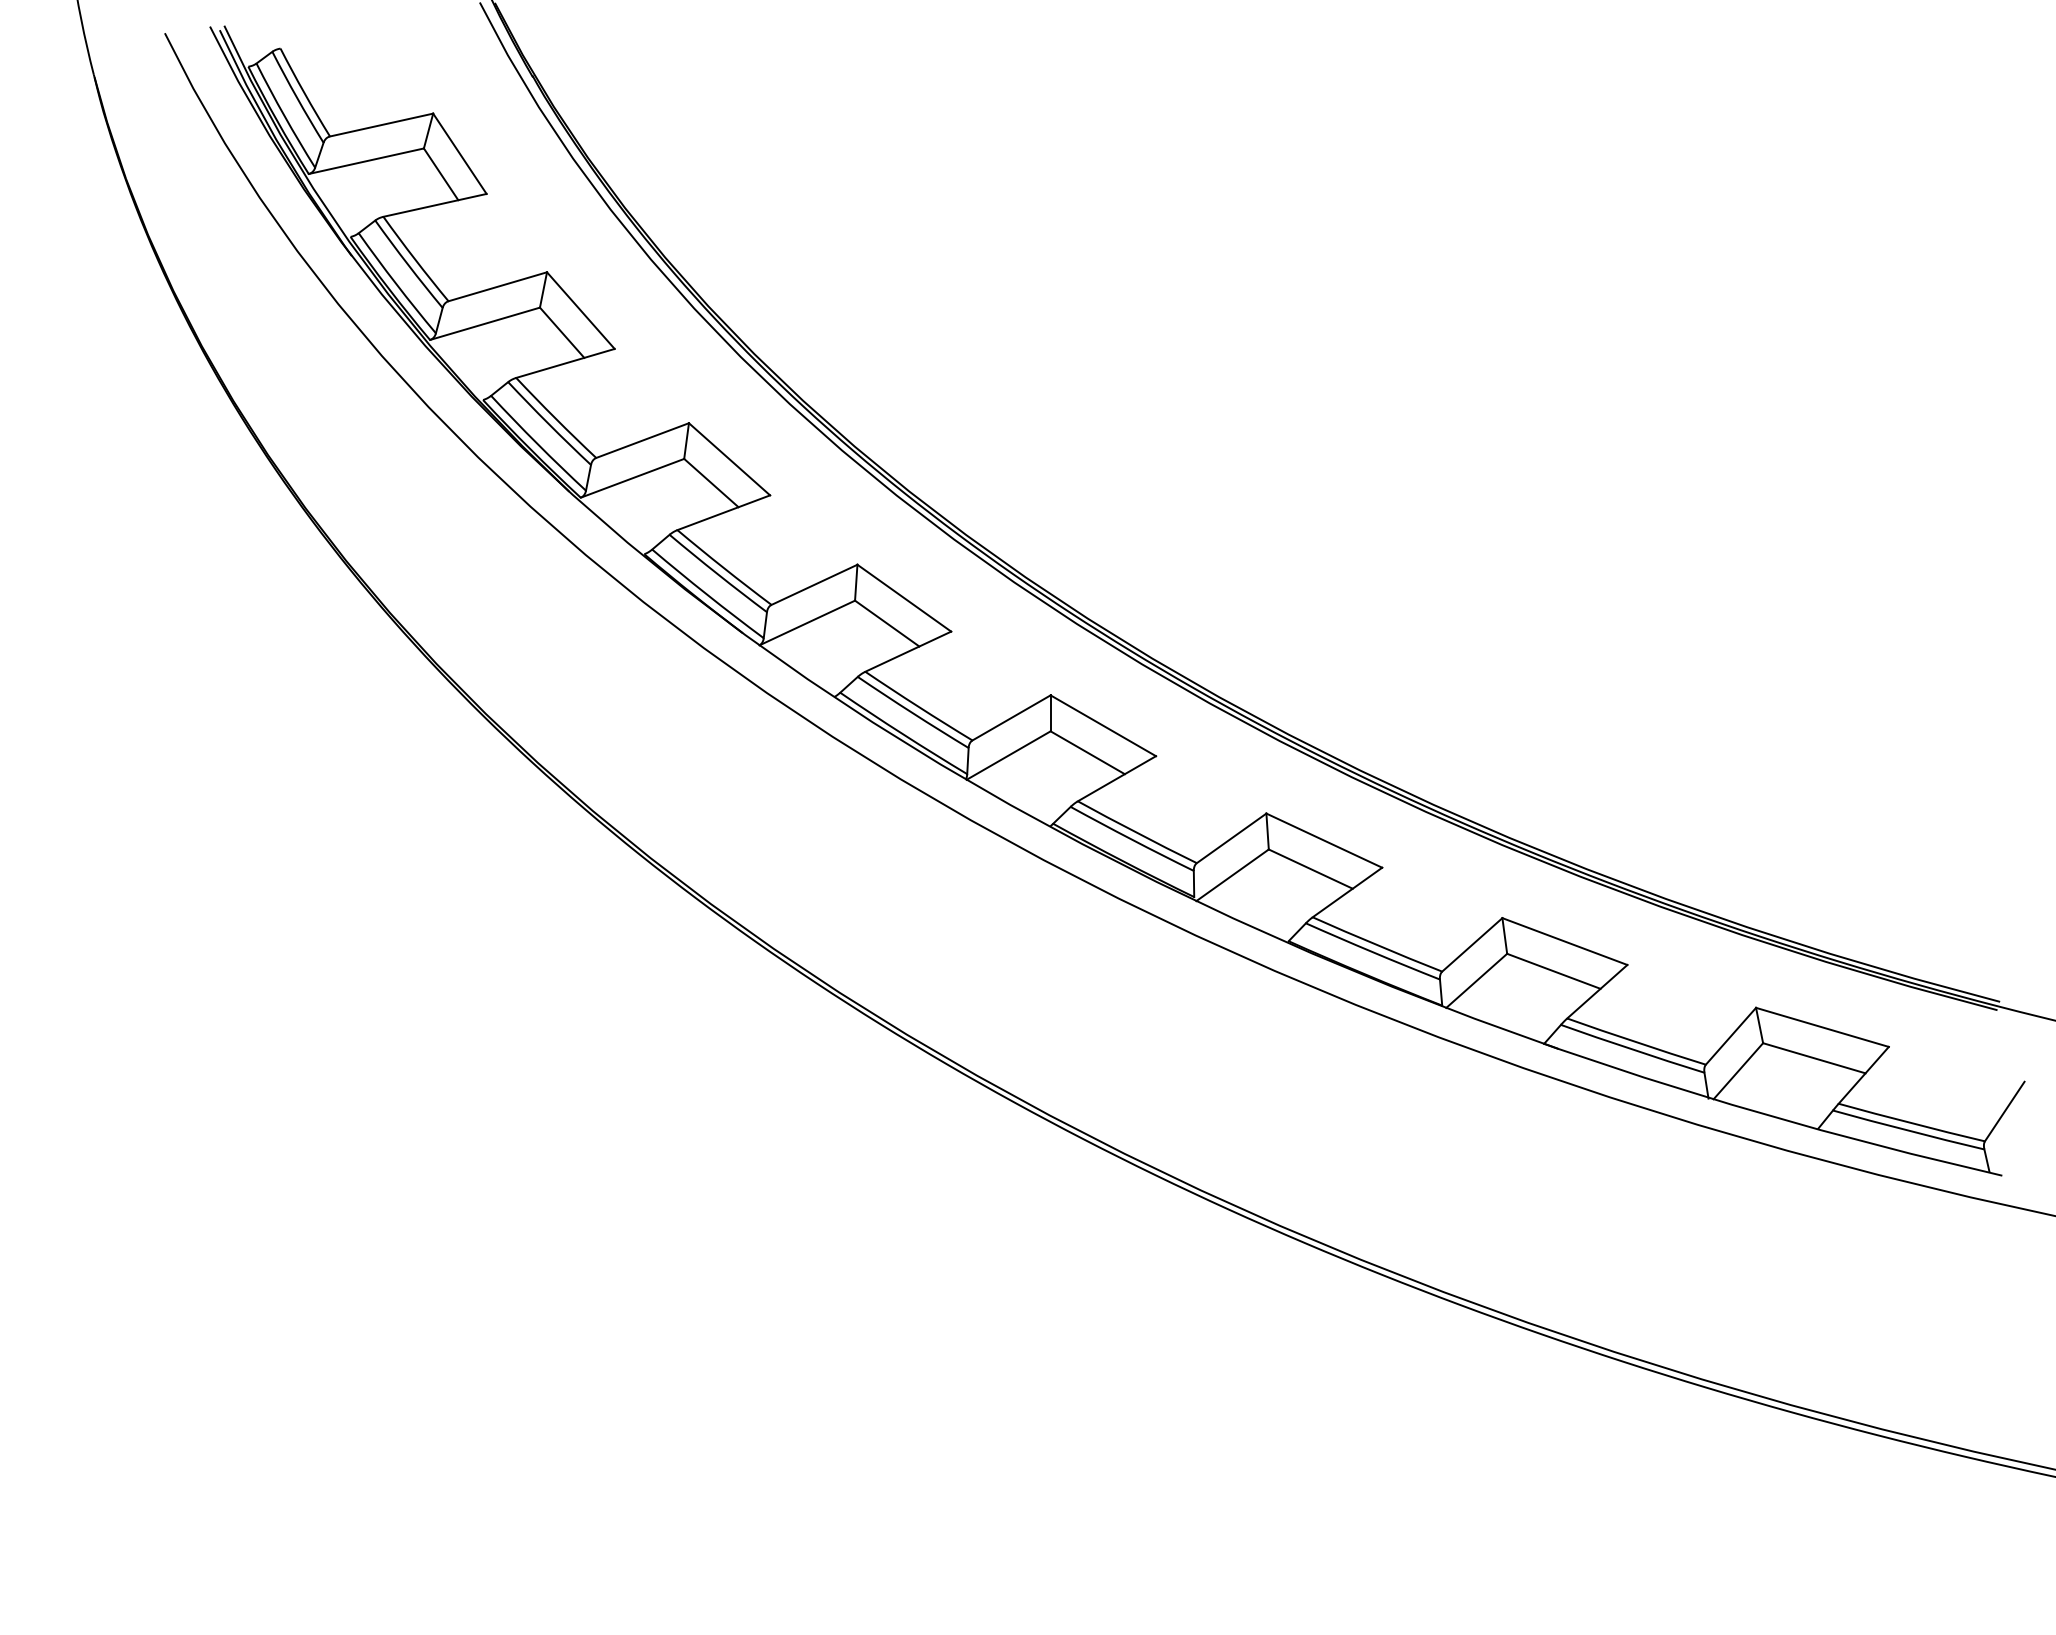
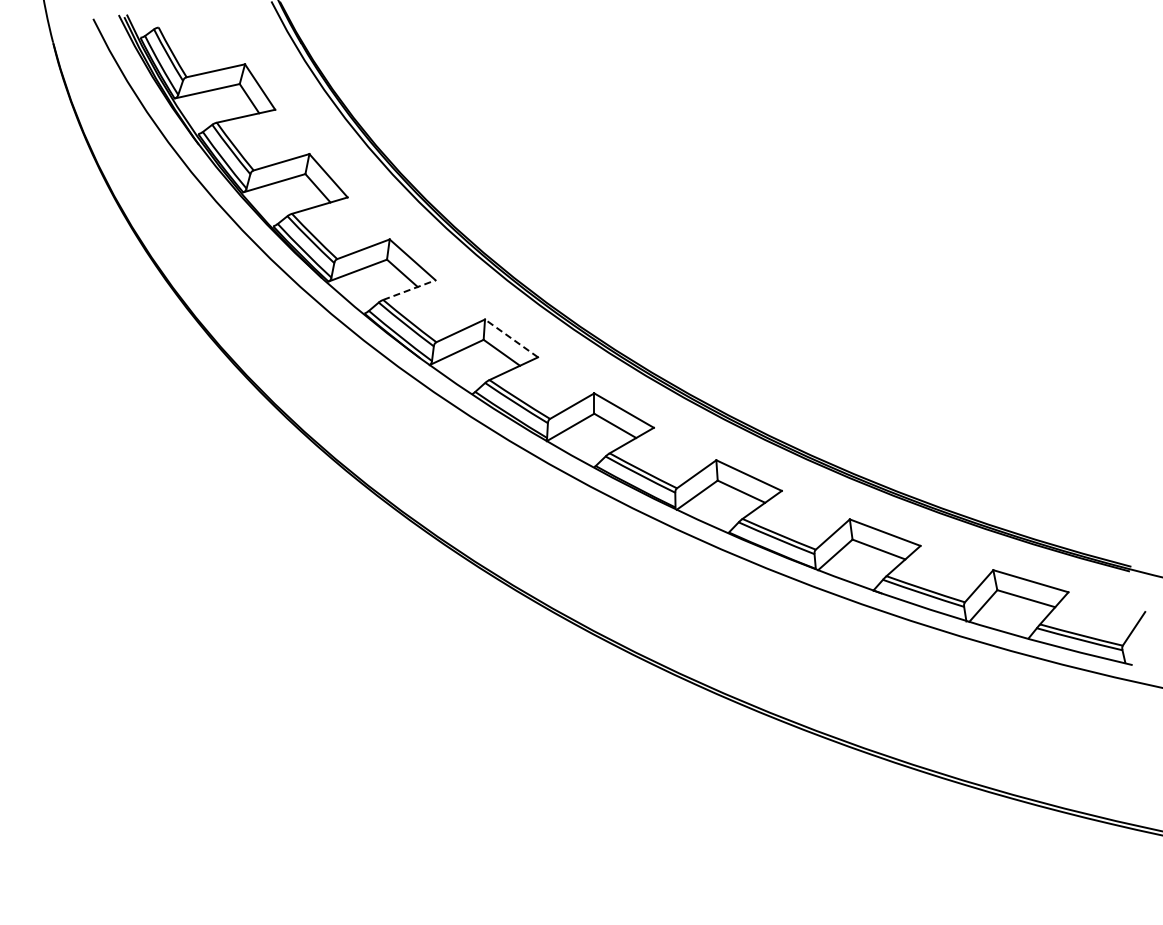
line: (723, 513) -> (409, 290), solid -> dashed
line: (904, 598) -> (511, 338), solid -> dashed

